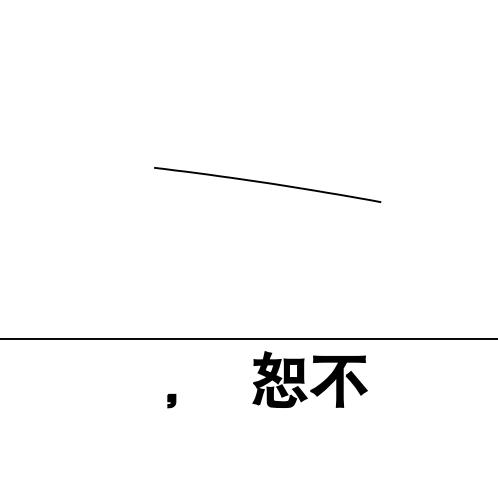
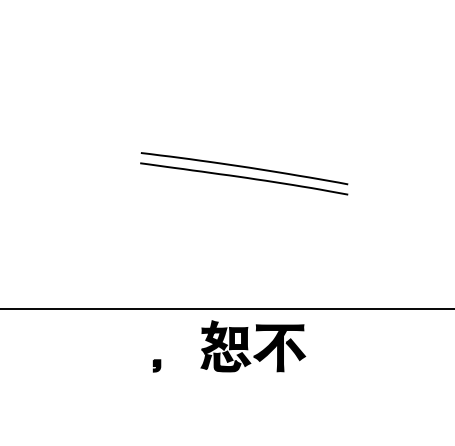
curve: (267, 195) -> (244, 178), added
part: (310, 379) -> (253, 346), moved

